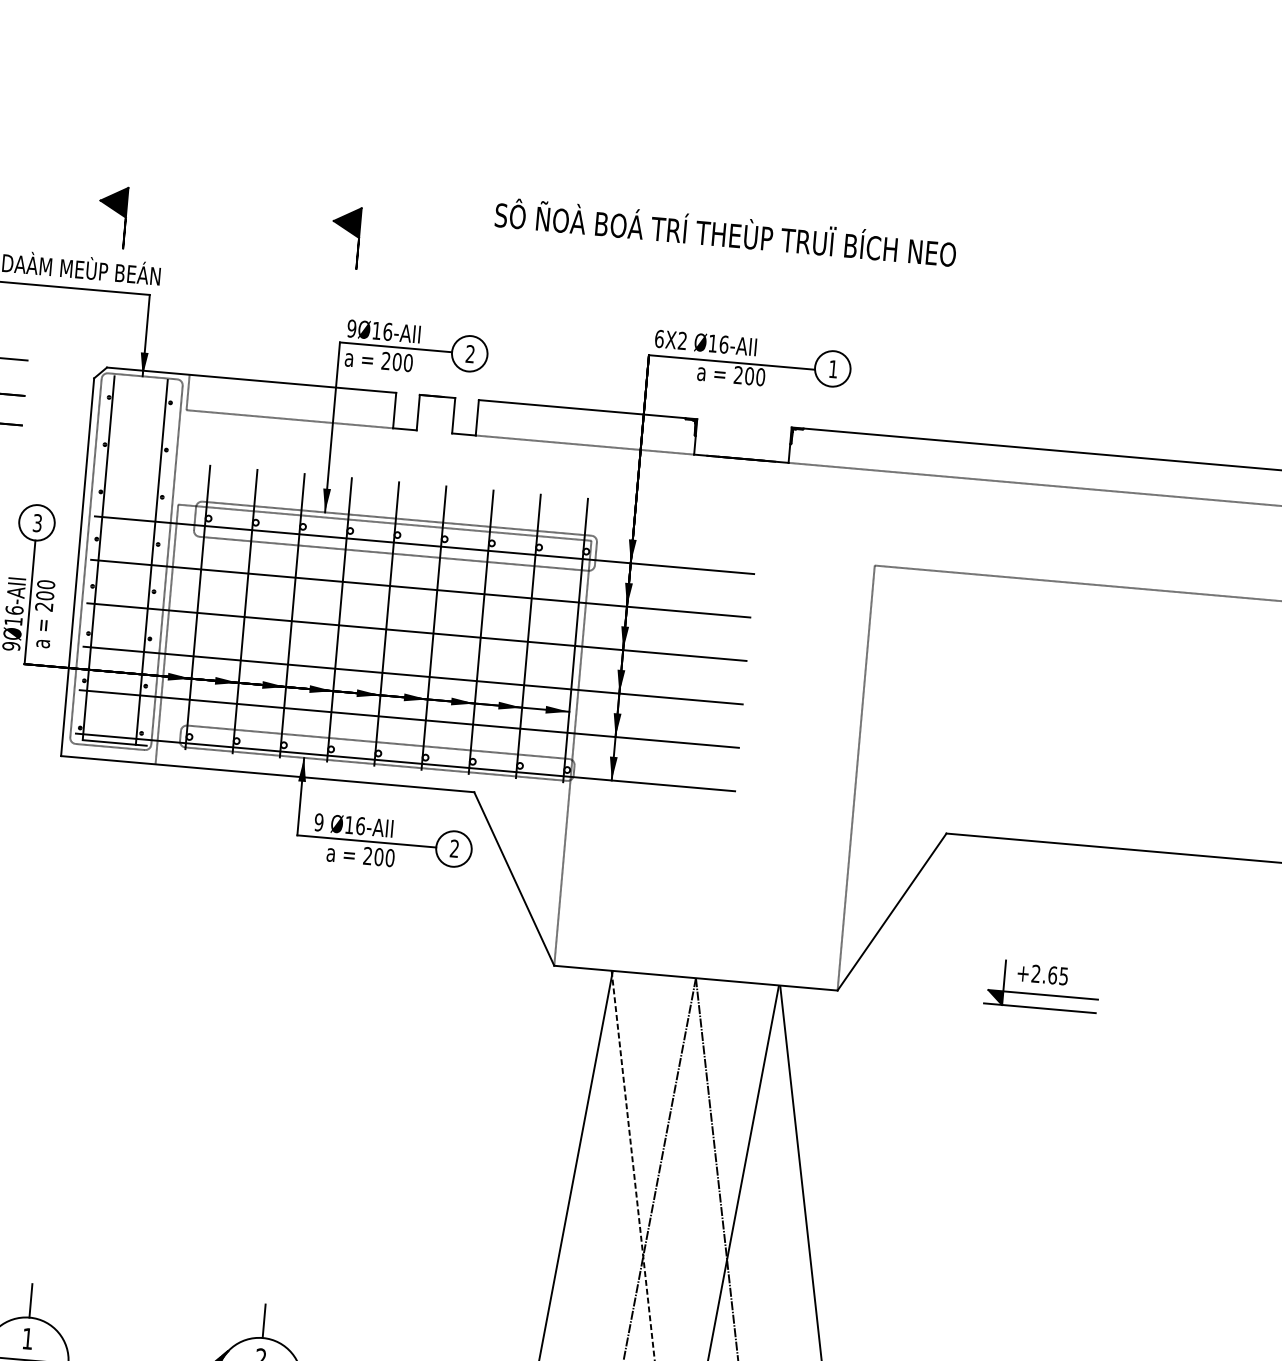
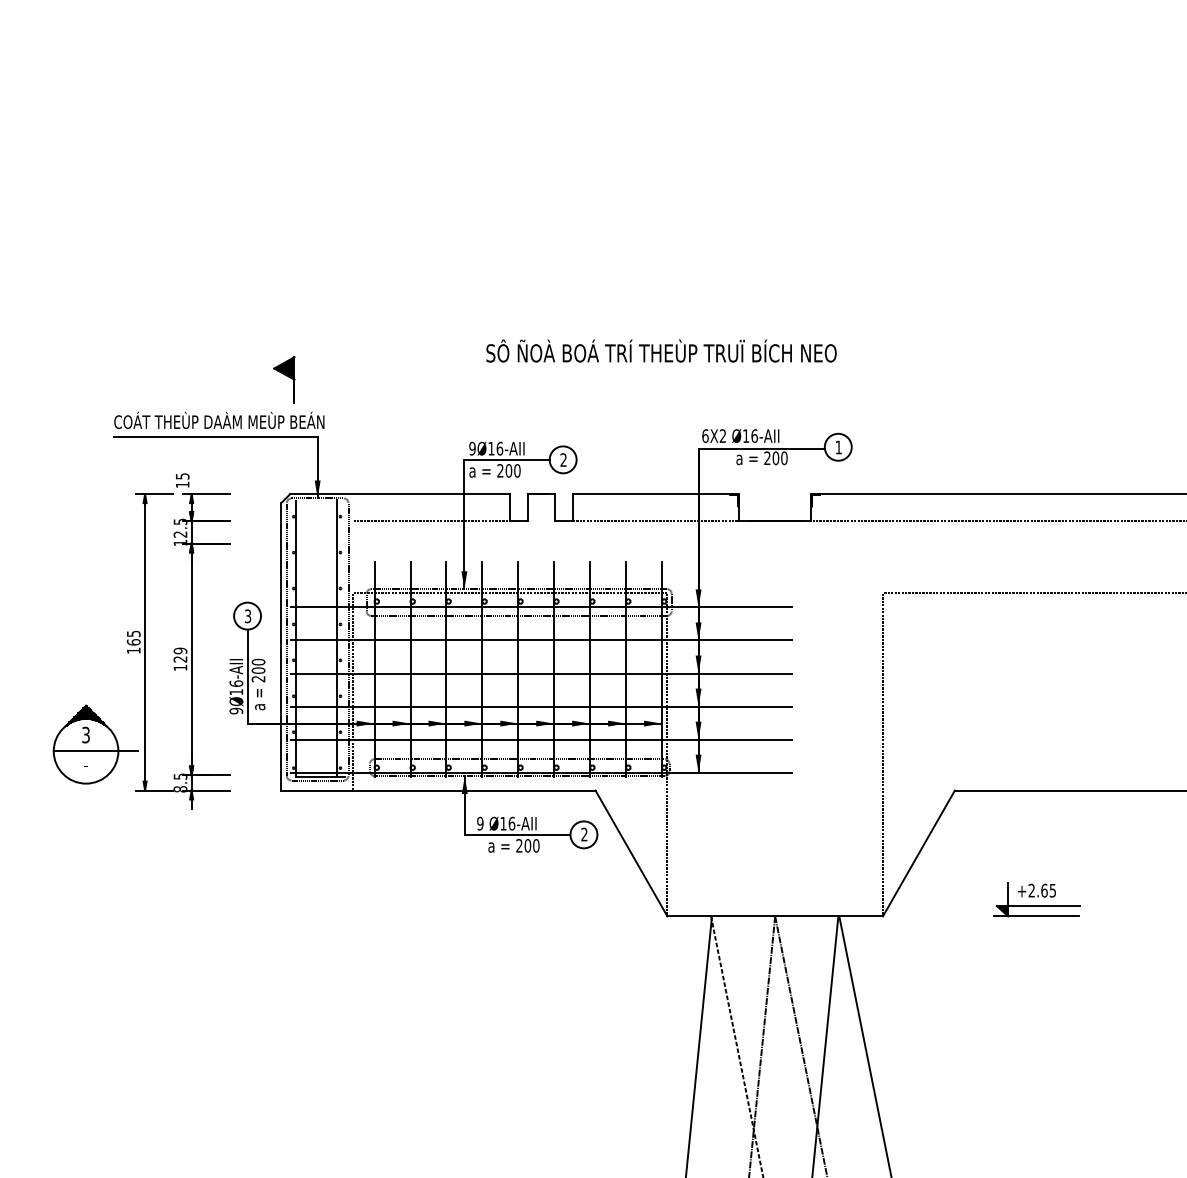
text: (725, 231) -> (661, 350), moved
part: (345, 236) -> (461, 379), removed
line: (188, 392) -> (353, 507), removed

